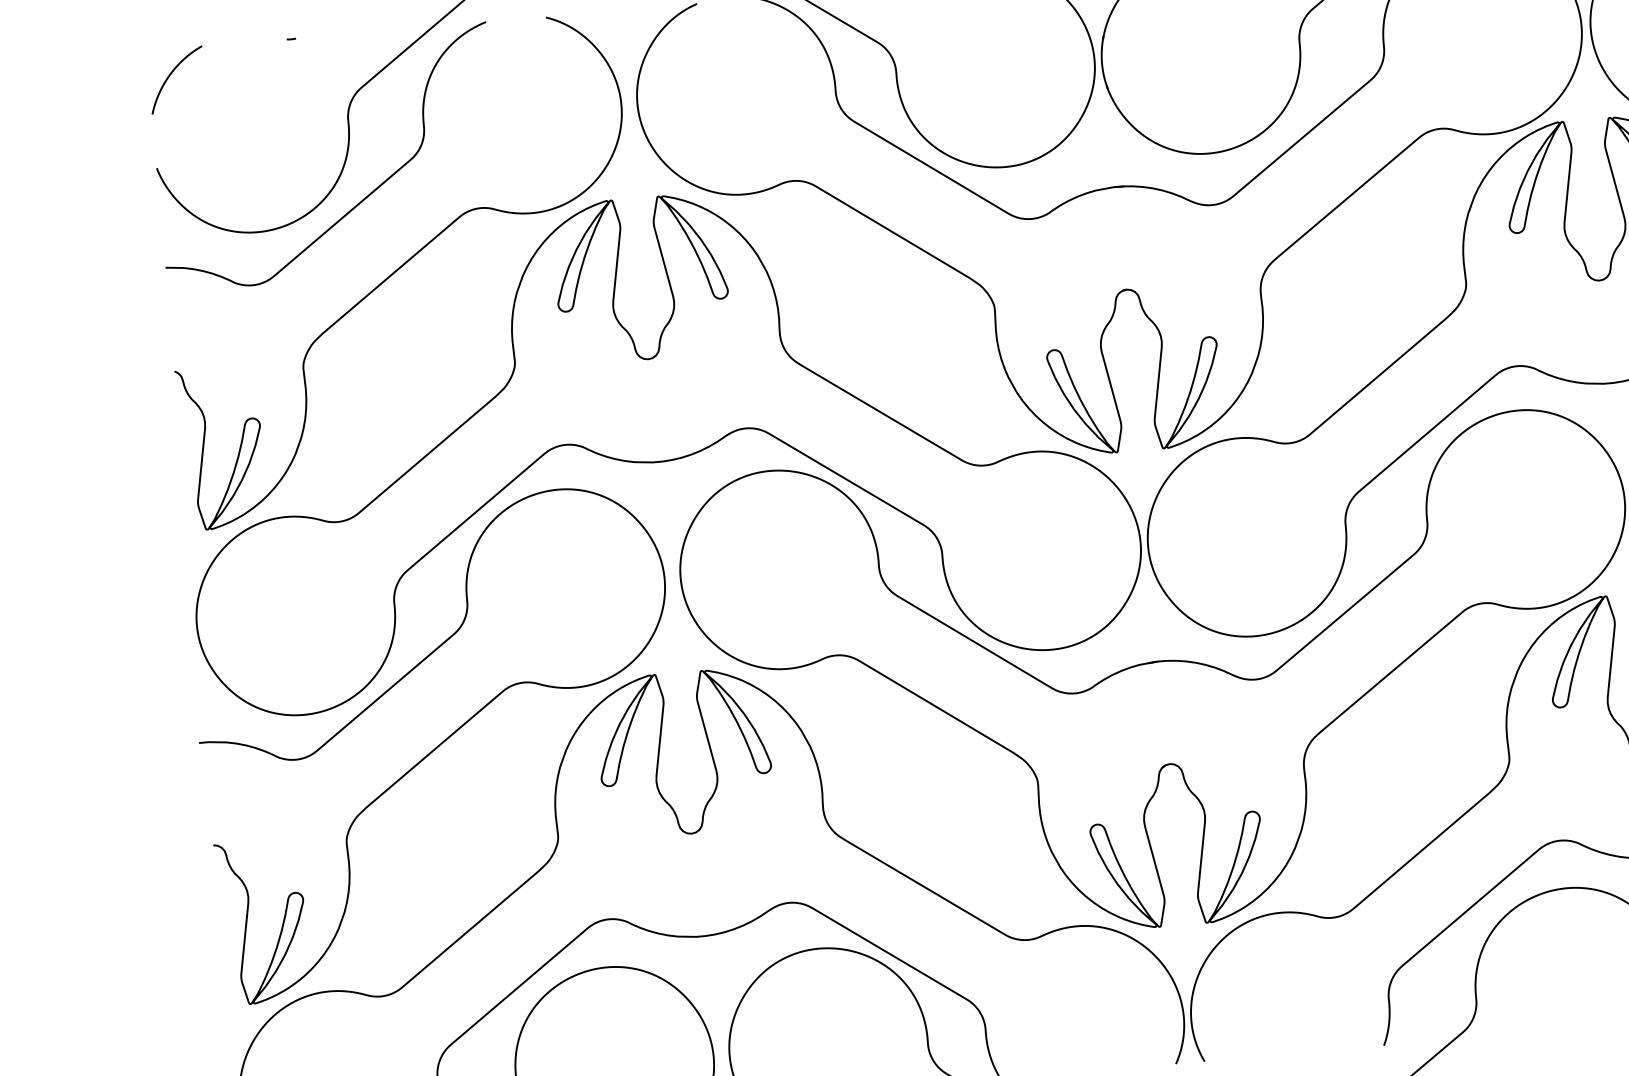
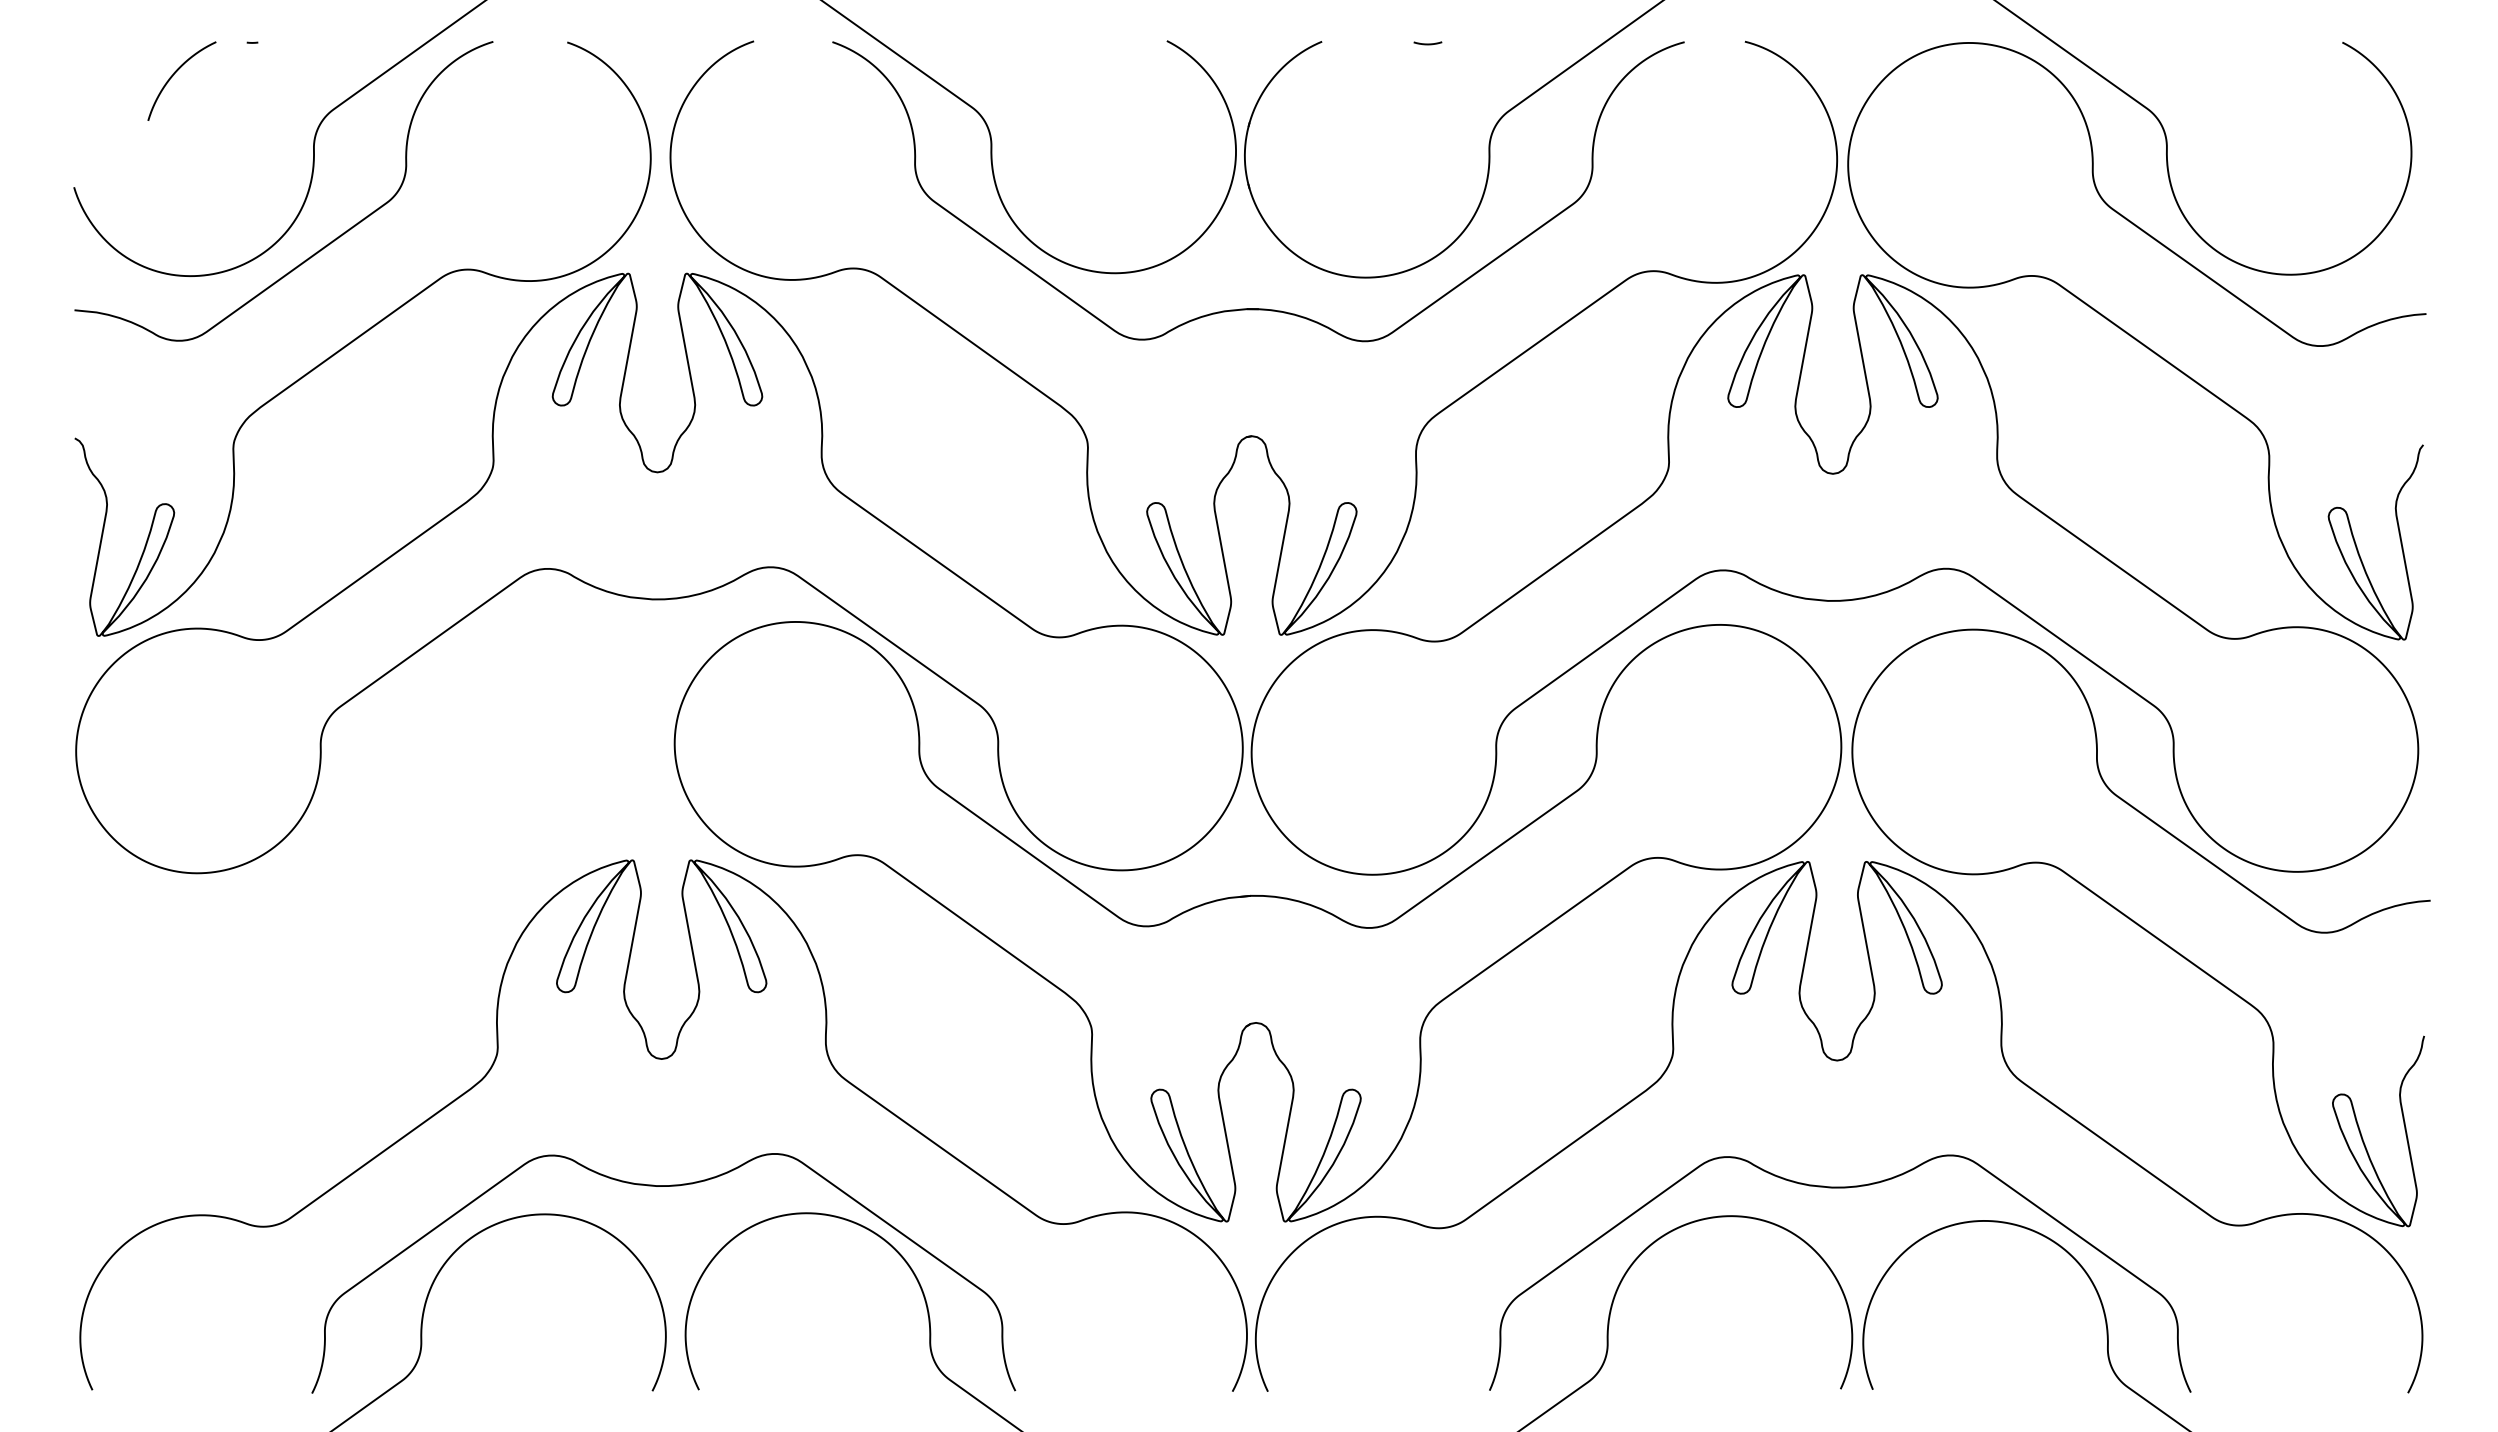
curve: (169, 76) -> (173, 76), moved
curve: (439, 744) -> (361, 923), removed

